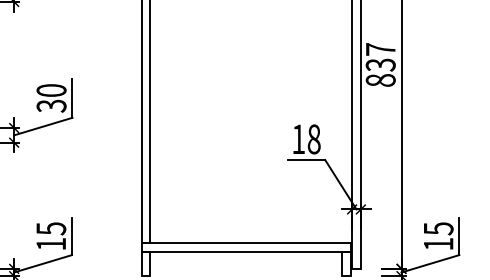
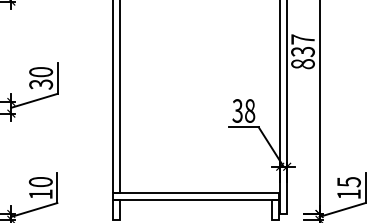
text: (298, 139) -> (237, 111), 18 -> 38
text: (51, 228) -> (41, 181), 15 -> 10

